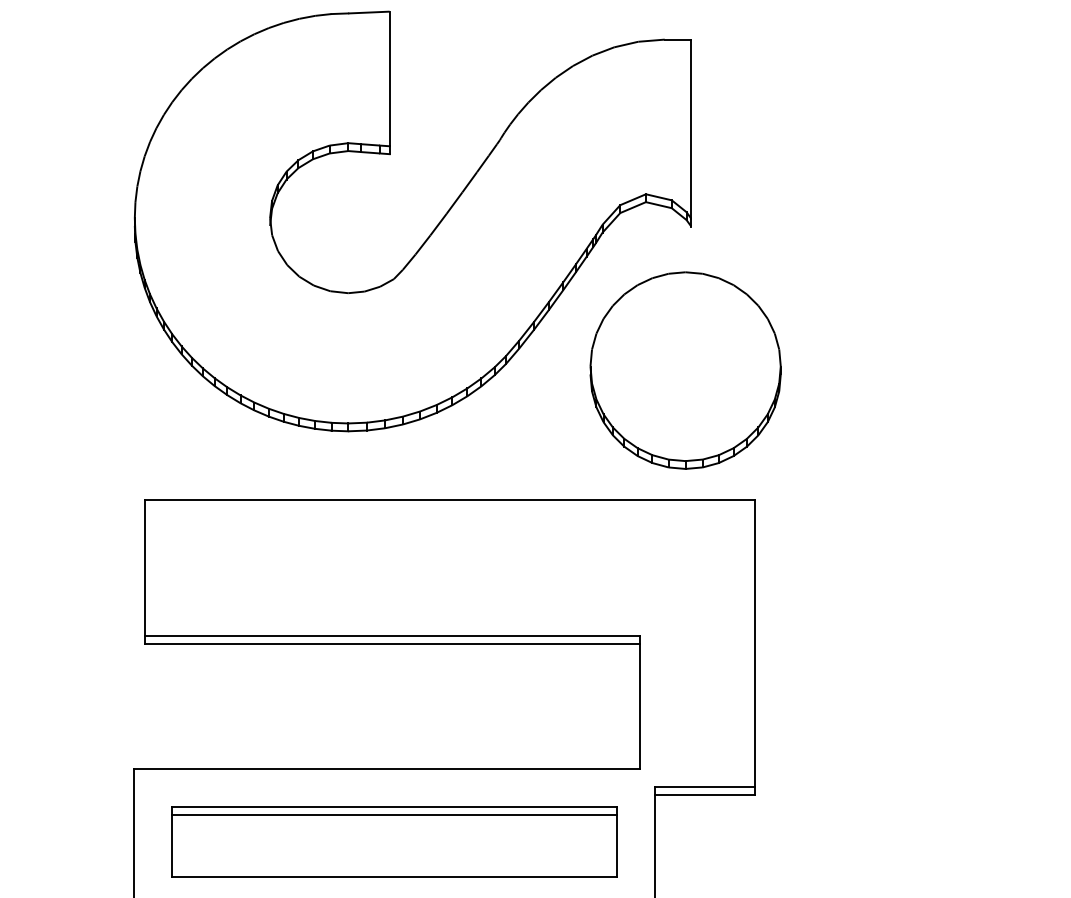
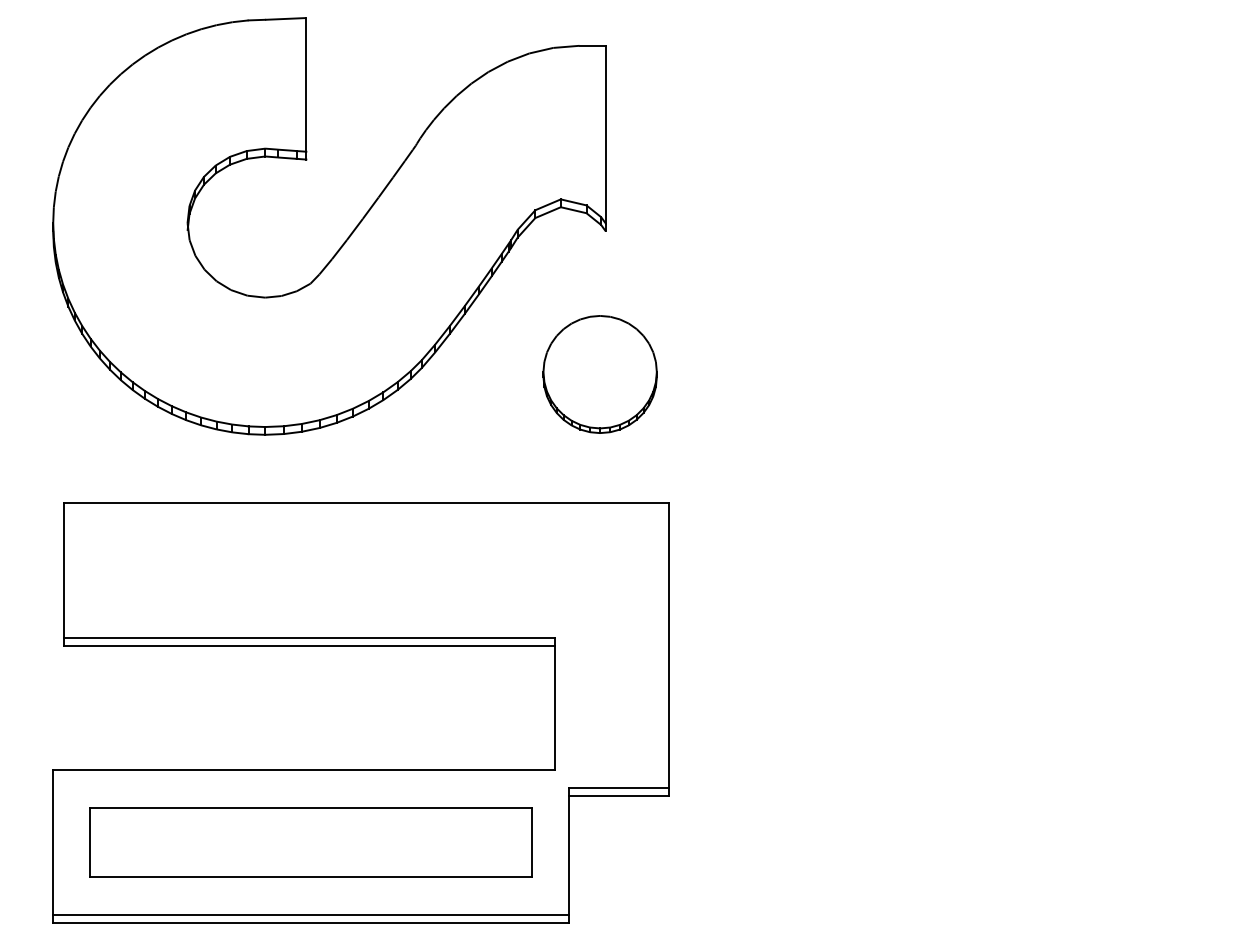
part: (684, 370) -> (599, 374), size x0.6
line: (393, 814) -> (310, 815), removed

